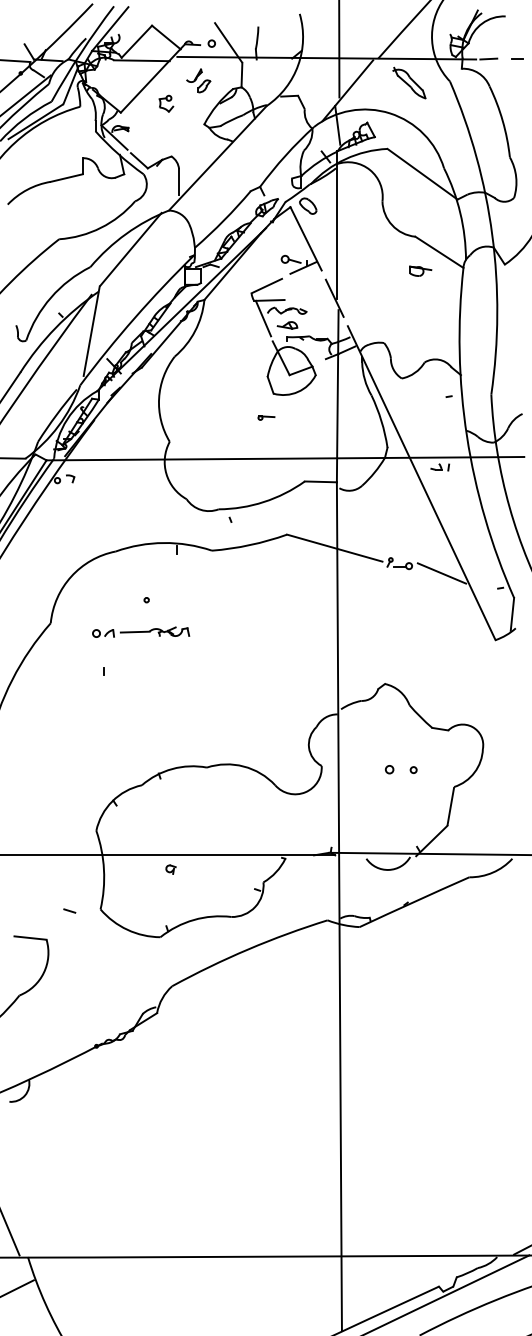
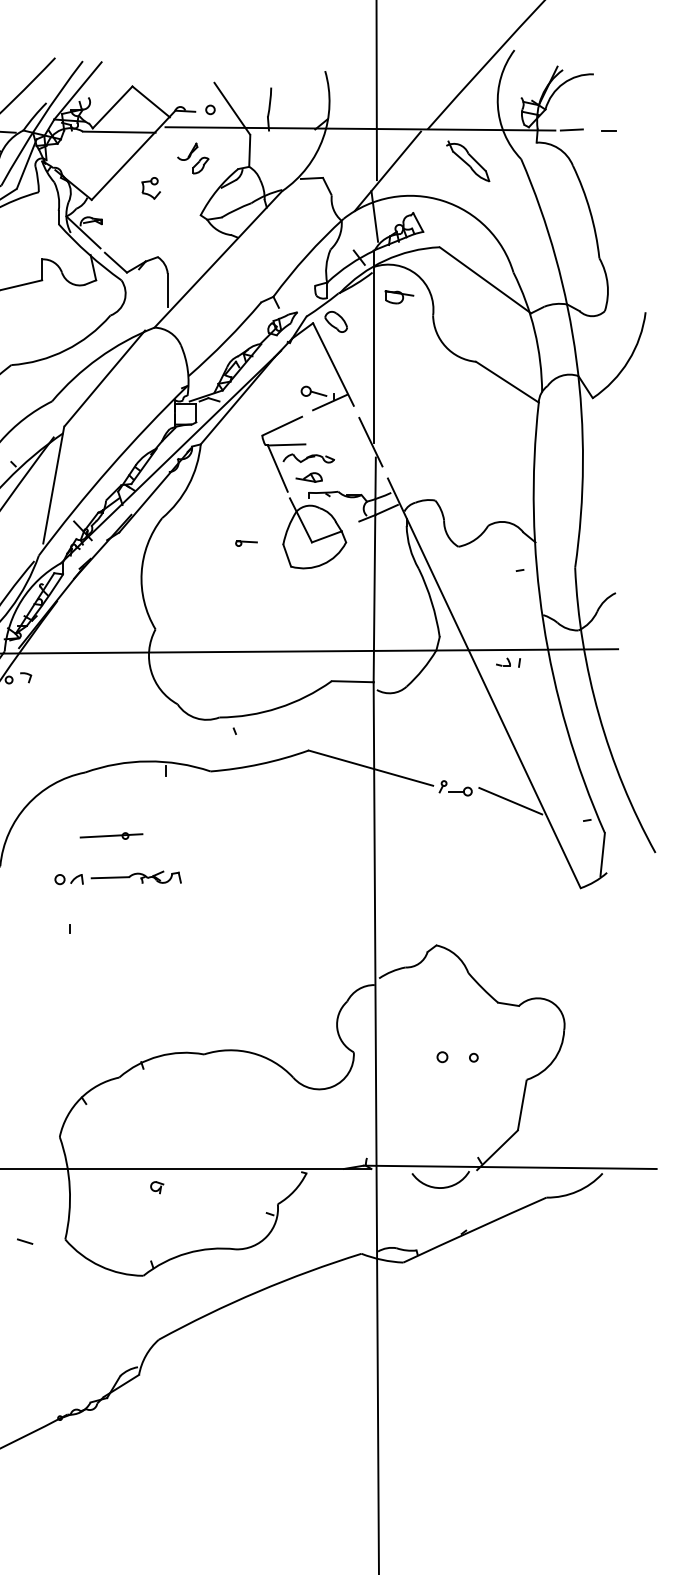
part: (420, 270) -> (399, 296), moved
part: (266, 417) -> (246, 542), moved
line: (135, 599) -> (110, 835), added

